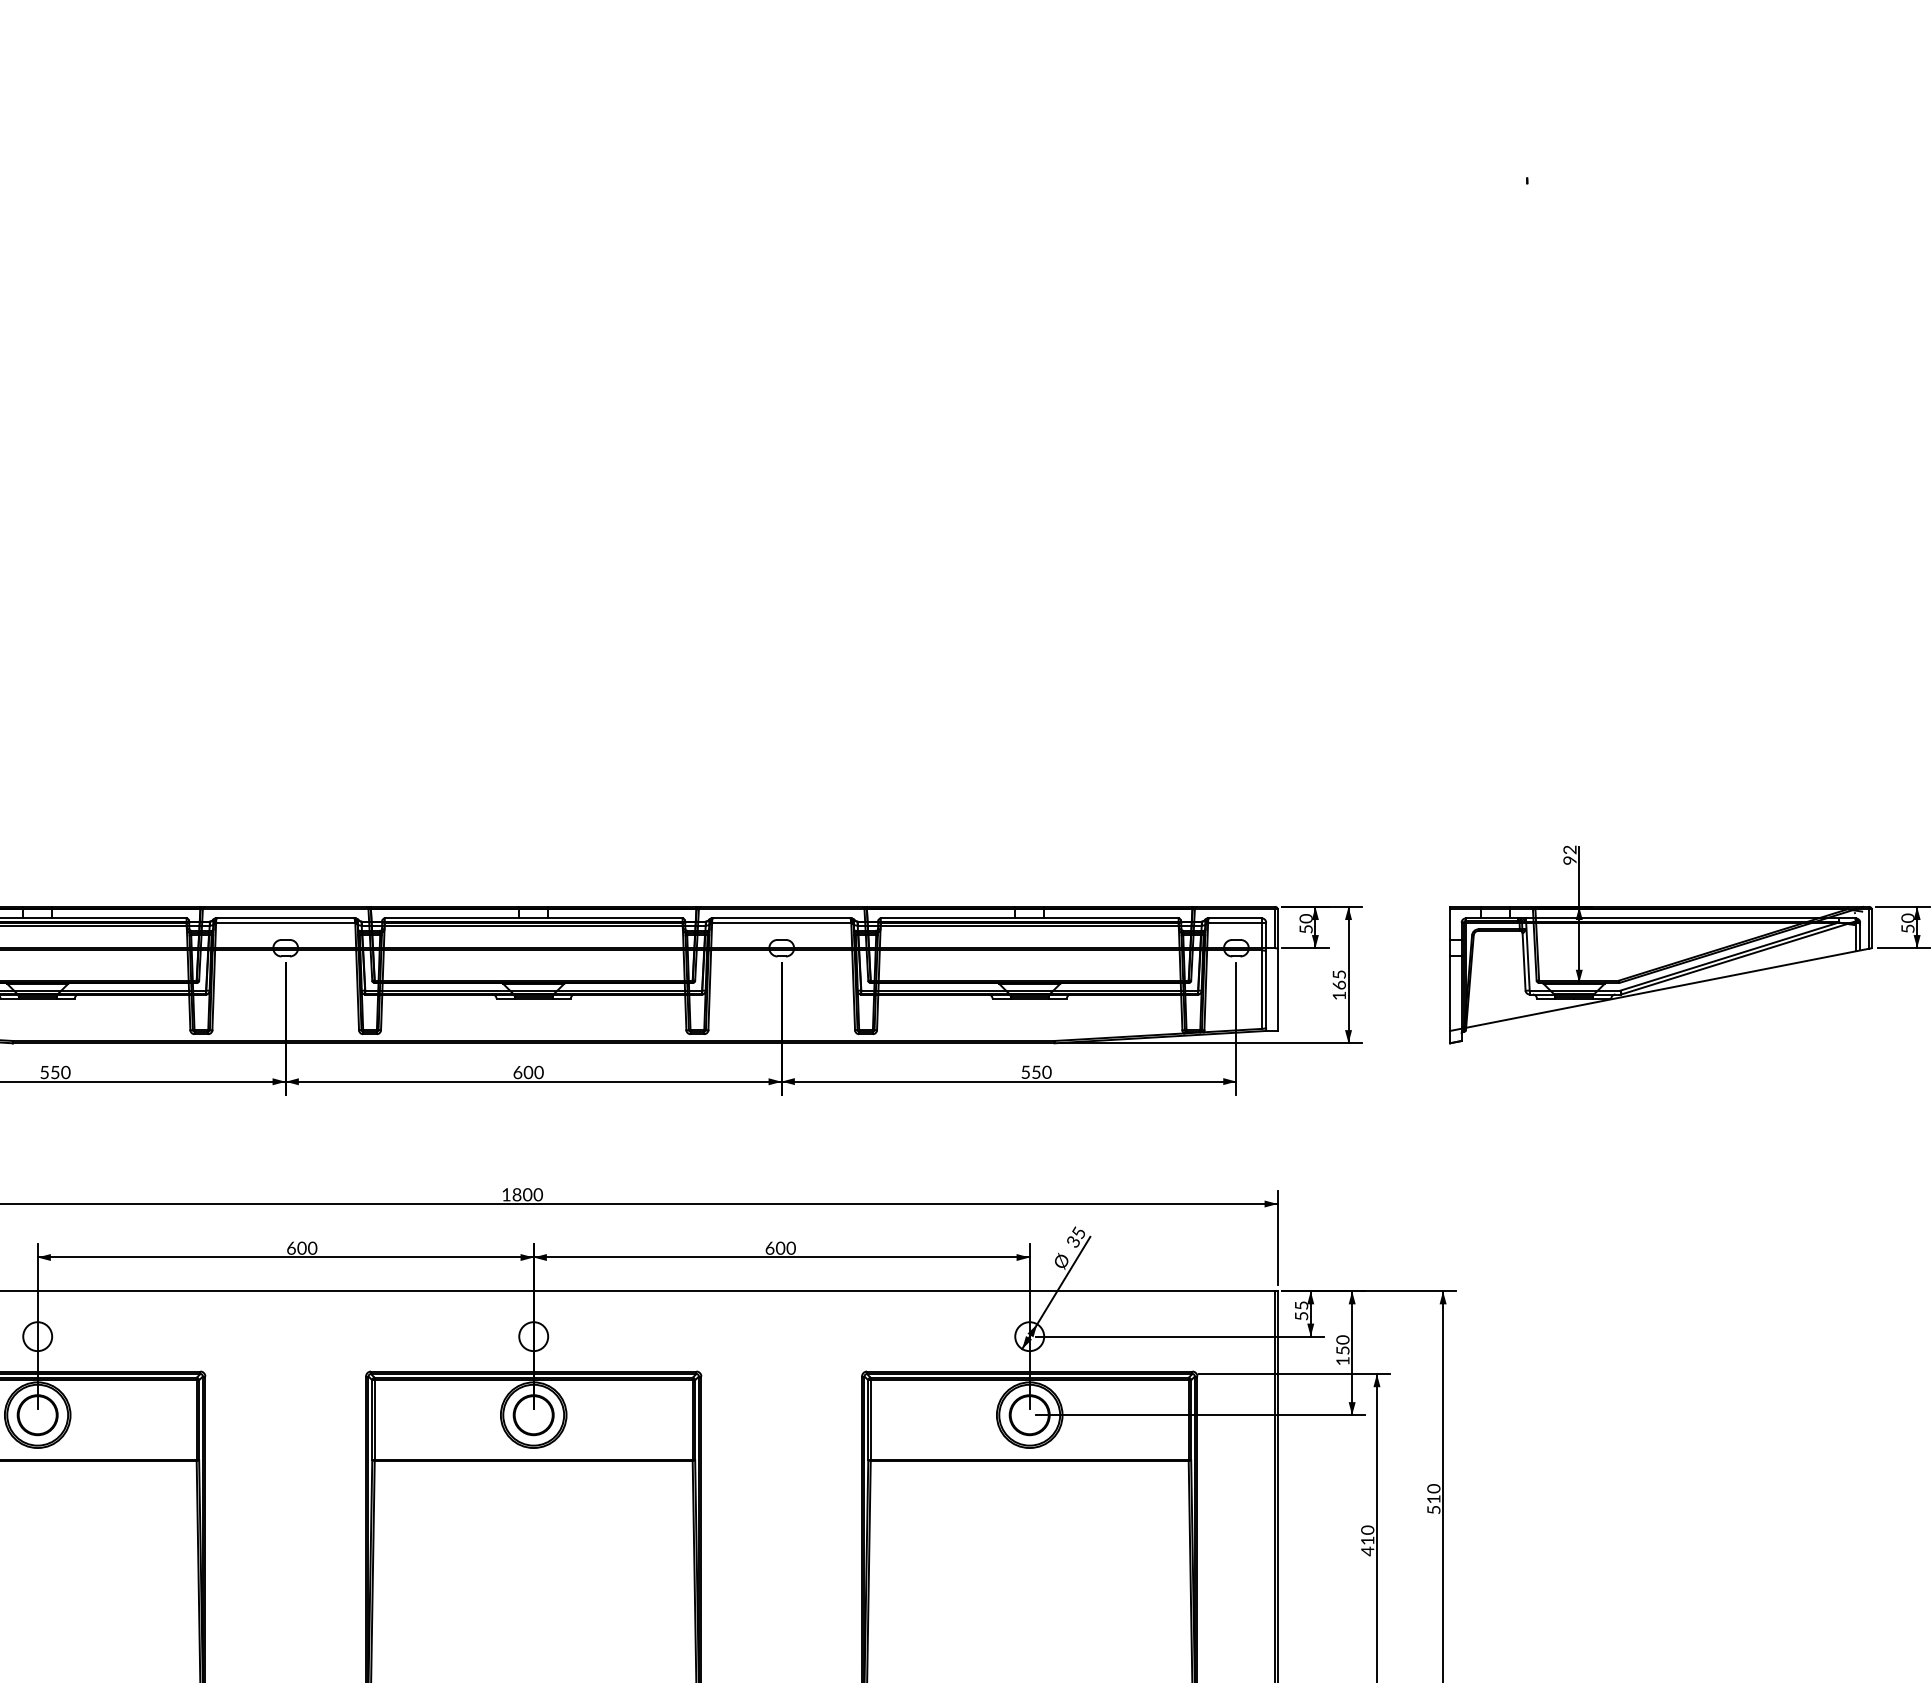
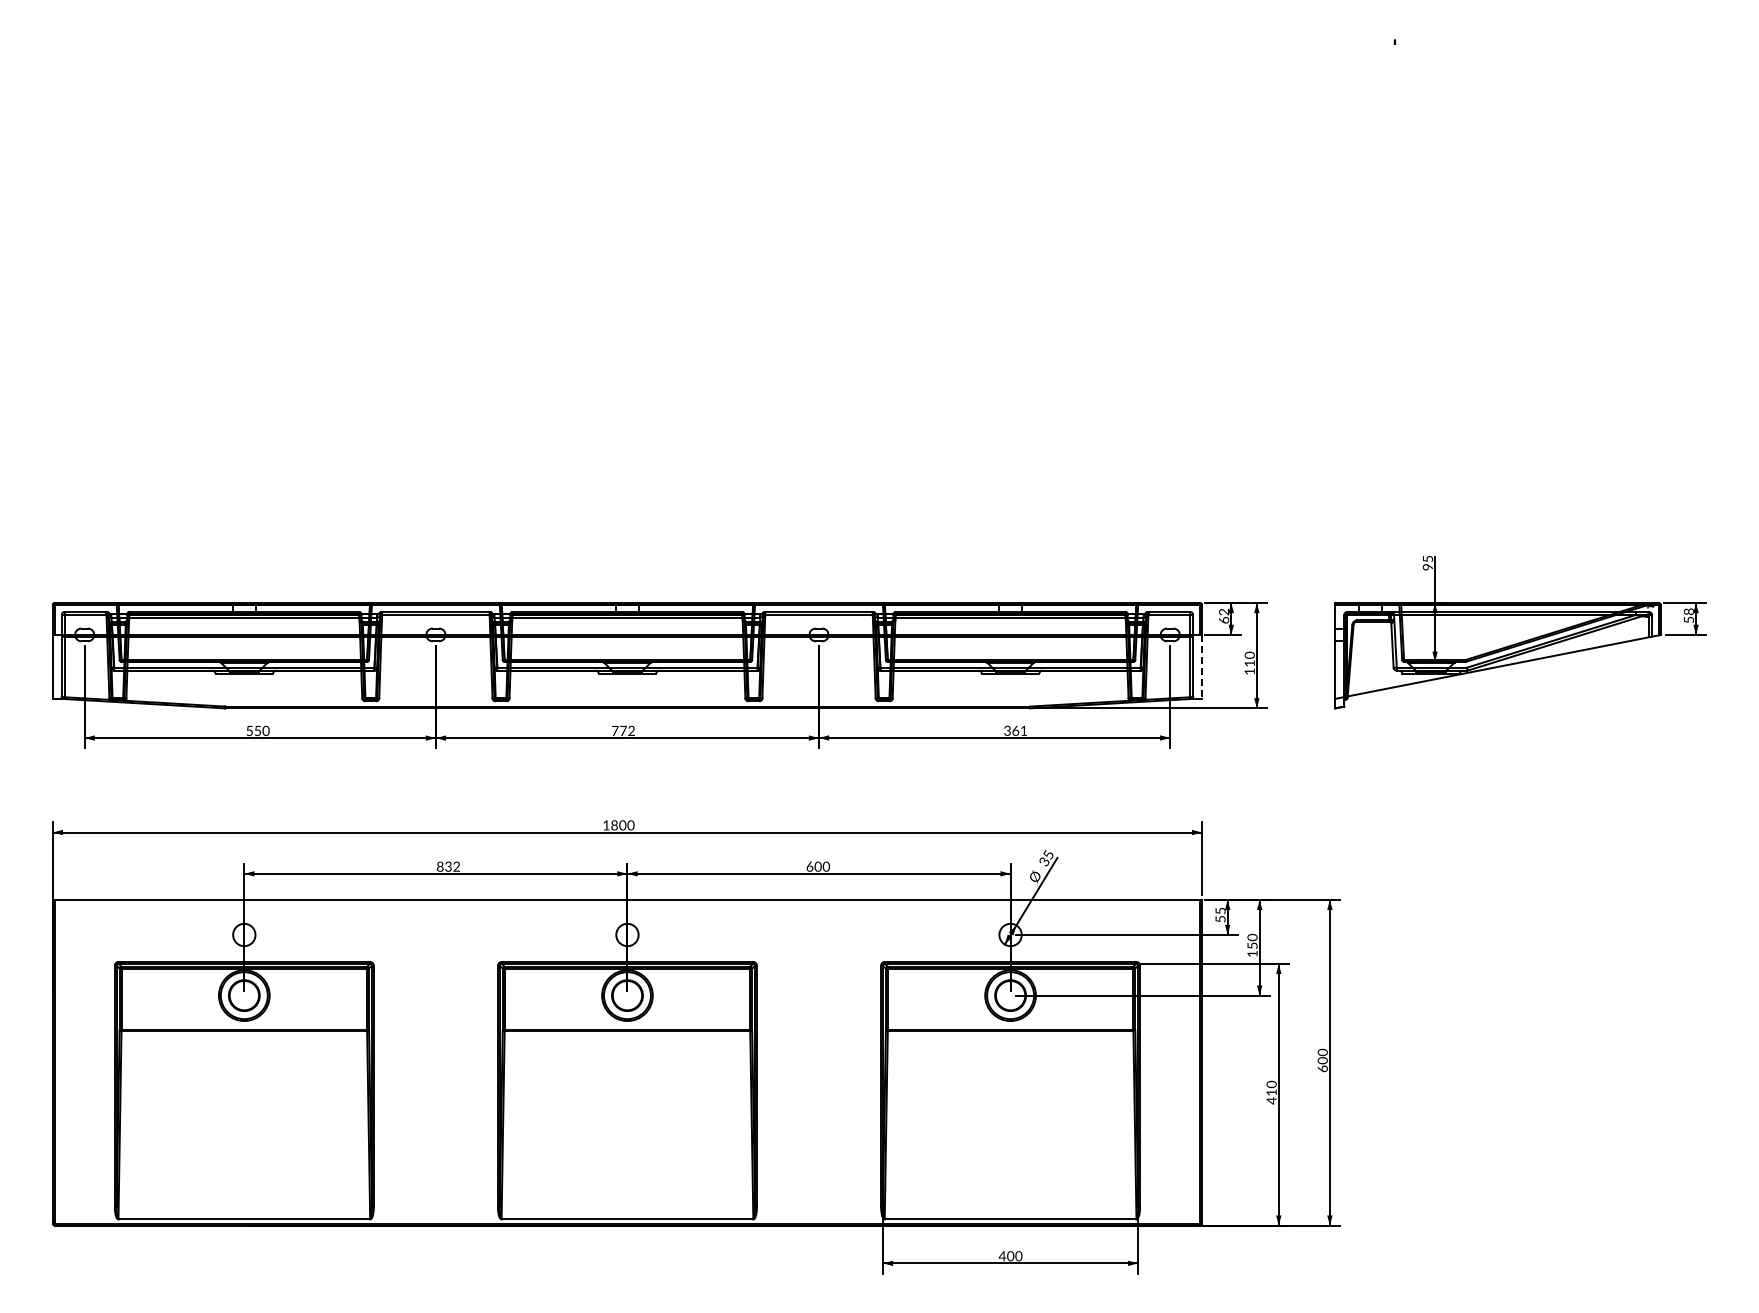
text: (1569, 849) -> (1427, 558), 92 -> 95
text: (1907, 917) -> (1688, 611), 50 -> 58
text: (1306, 923) -> (1224, 615), 50 -> 62
text: (1339, 978) -> (1249, 658), 165 -> 110
line: (1278, 990) -> (1202, 667), solid -> dashed
text: (528, 1071) -> (623, 730), 600 -> 772
text: (1036, 1071) -> (1015, 730), 550 -> 361
text: (302, 1247) -> (448, 866), 600 -> 832
text: (1433, 1504) -> (1322, 1064), 510 -> 600

